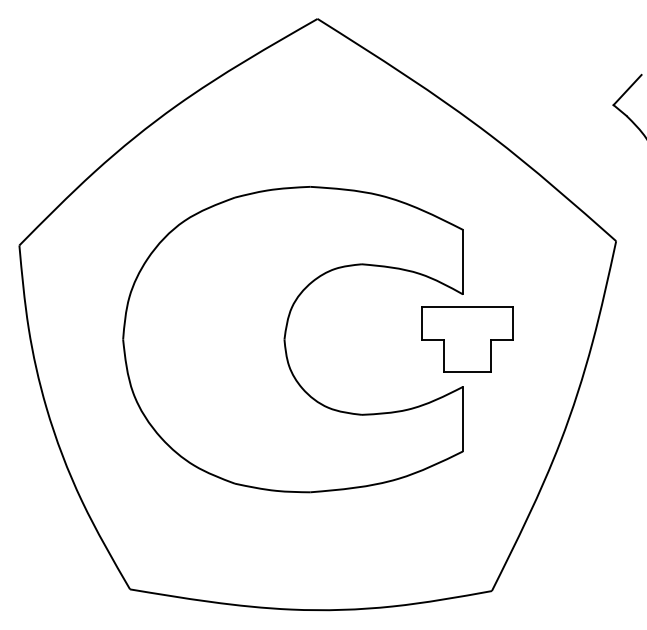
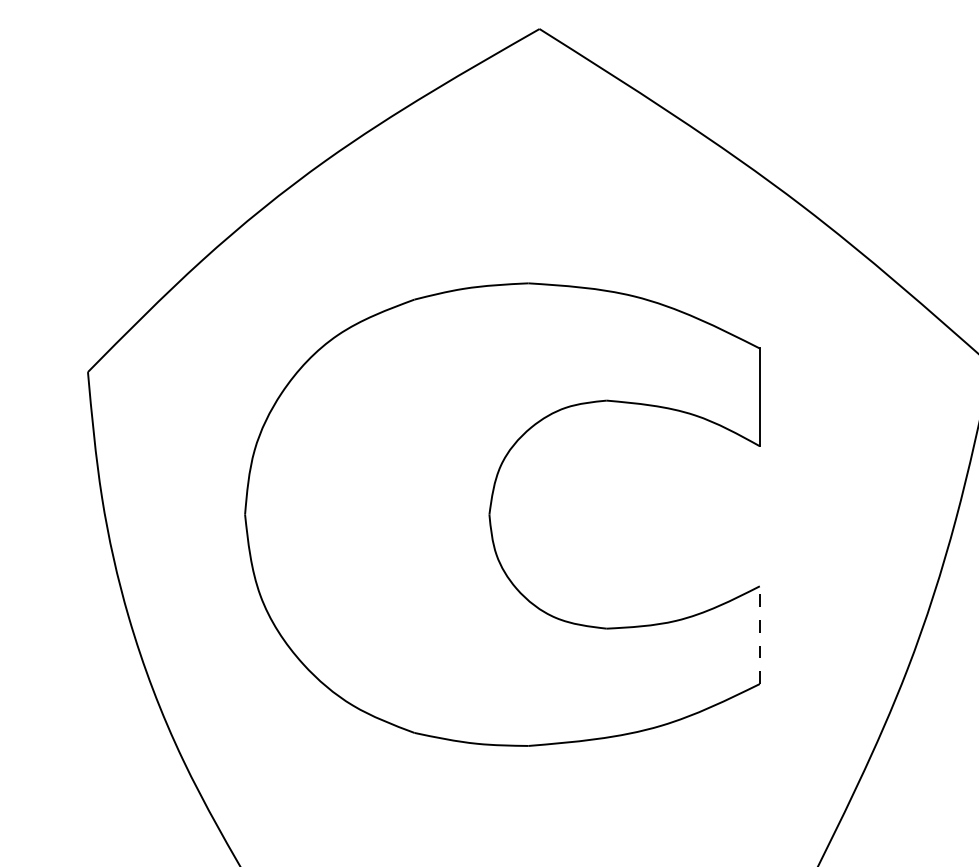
part: (467, 339) -> (766, 514), removed
line: (463, 418) -> (760, 634), solid -> dashed

